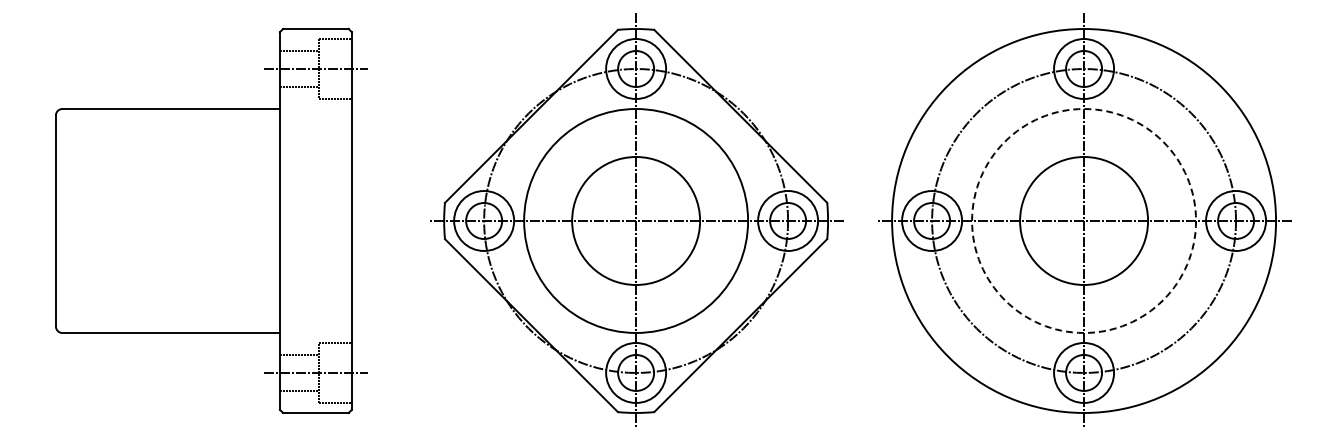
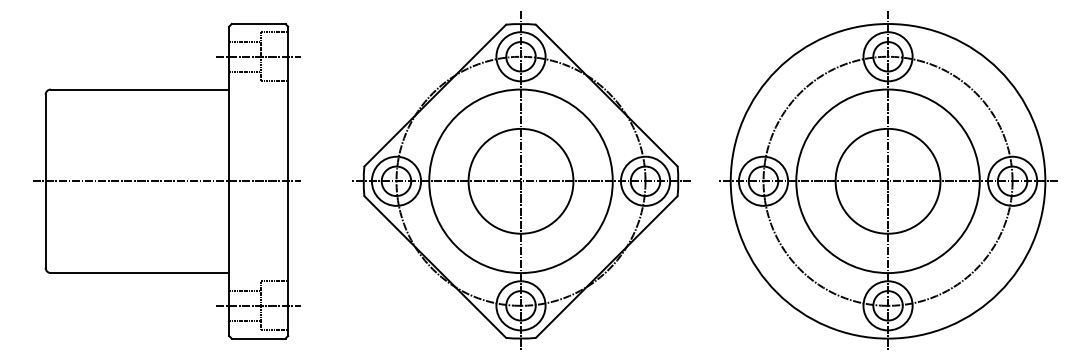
line: (203, 220) -> (166, 180), added
circle: (1084, 220) -> (888, 180), dashed -> solid

